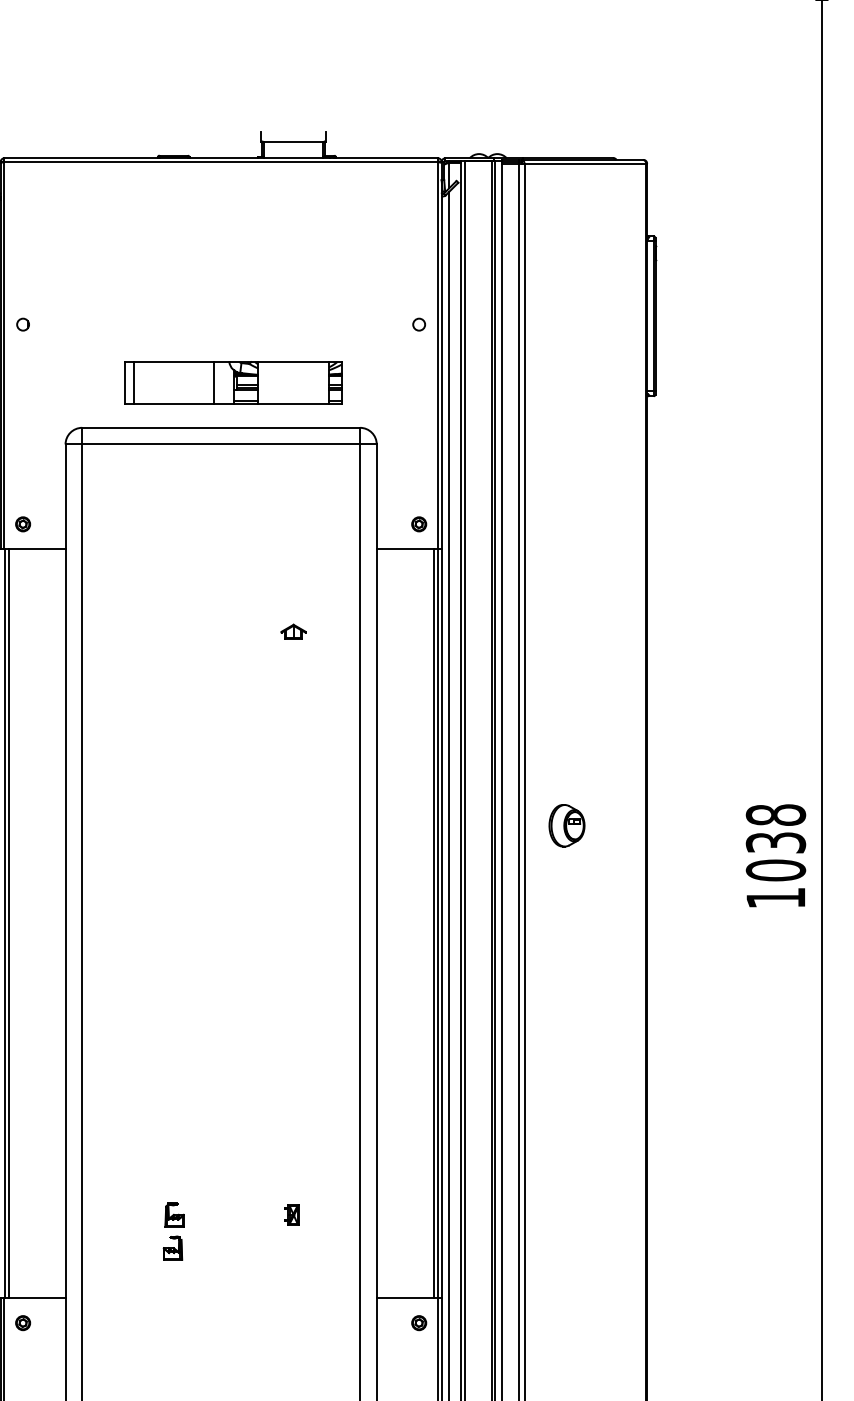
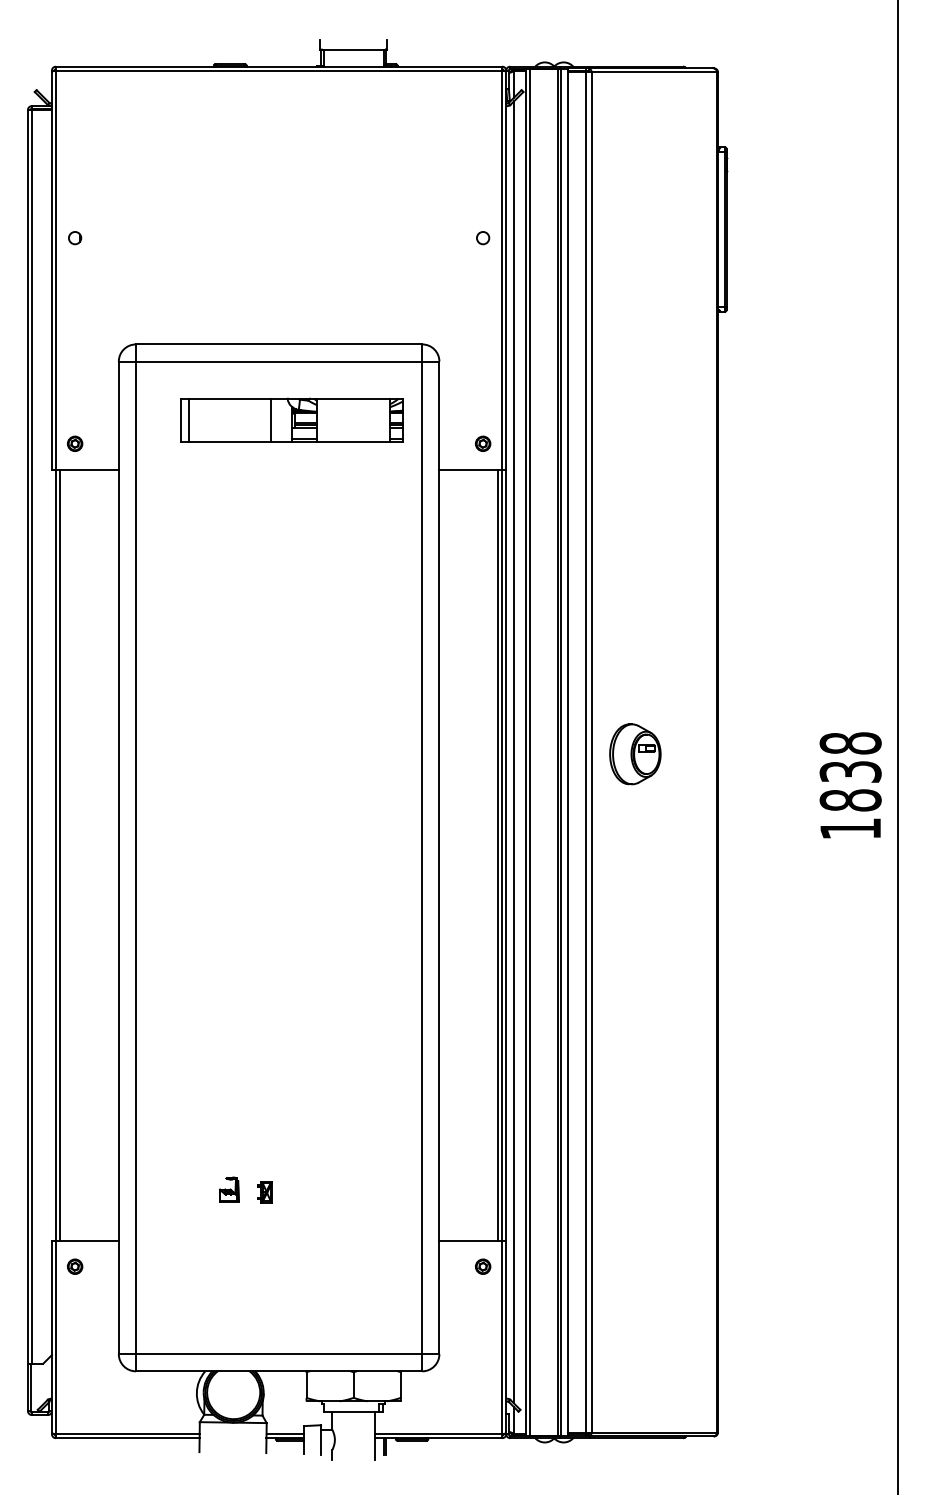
part: (233, 382) -> (291, 419), moved
part: (293, 631) -> (353, 554), removed
part: (567, 825) -> (635, 754), size x1.4
text: (775, 870) -> (850, 800), 1038 -> 1838
part: (173, 1215) -> (230, 1155), removed
part: (291, 1215) -> (264, 1192), moved

